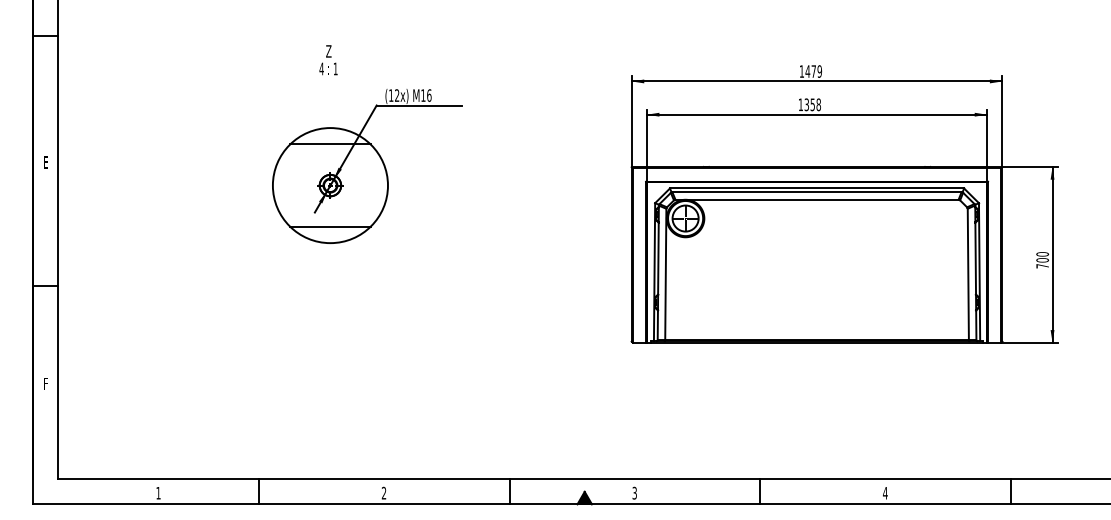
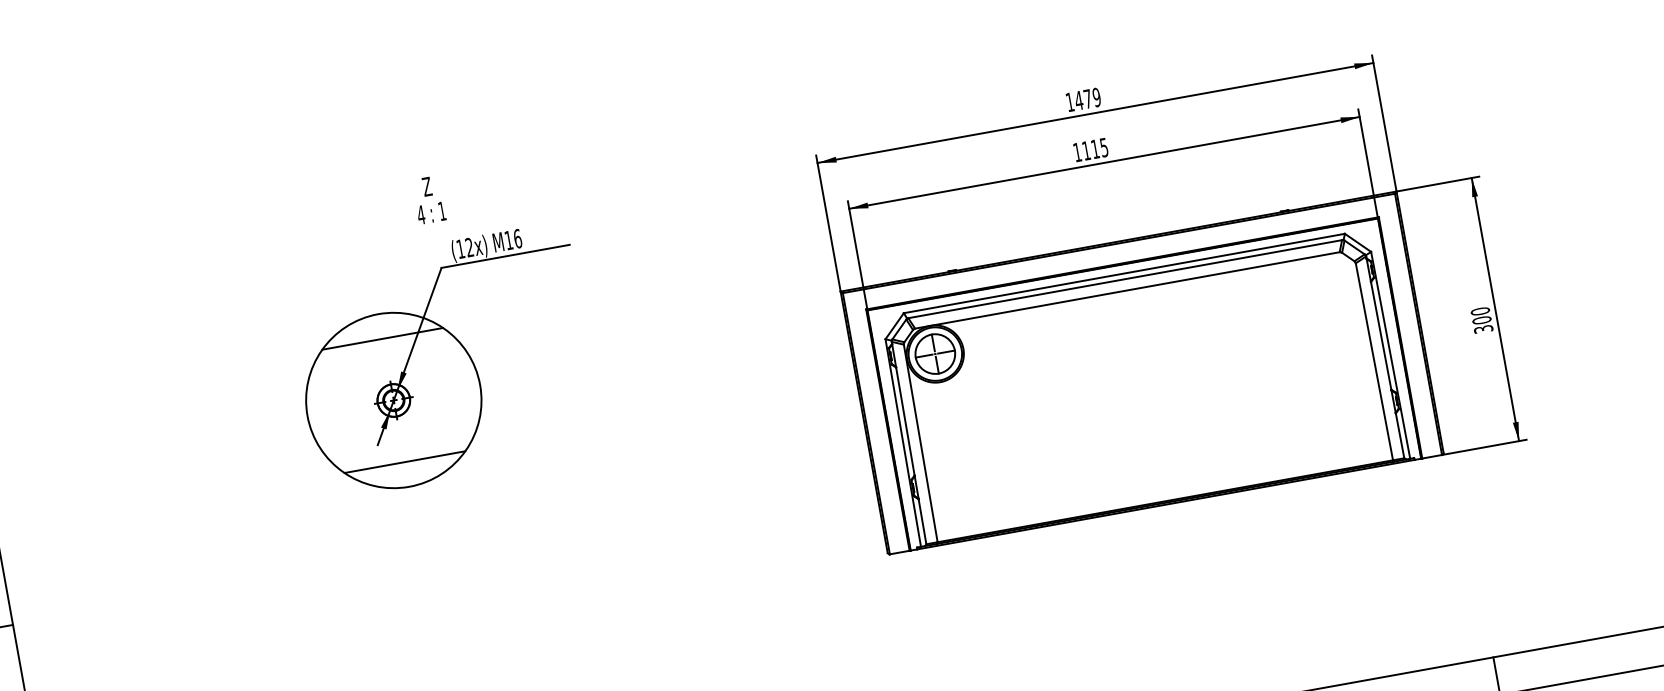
text: (328, 60) -> (429, 200), moved
text: (812, 104) -> (1094, 148), 1358 -> 1115
text: (1042, 266) -> (1483, 329), 700 -> 300

